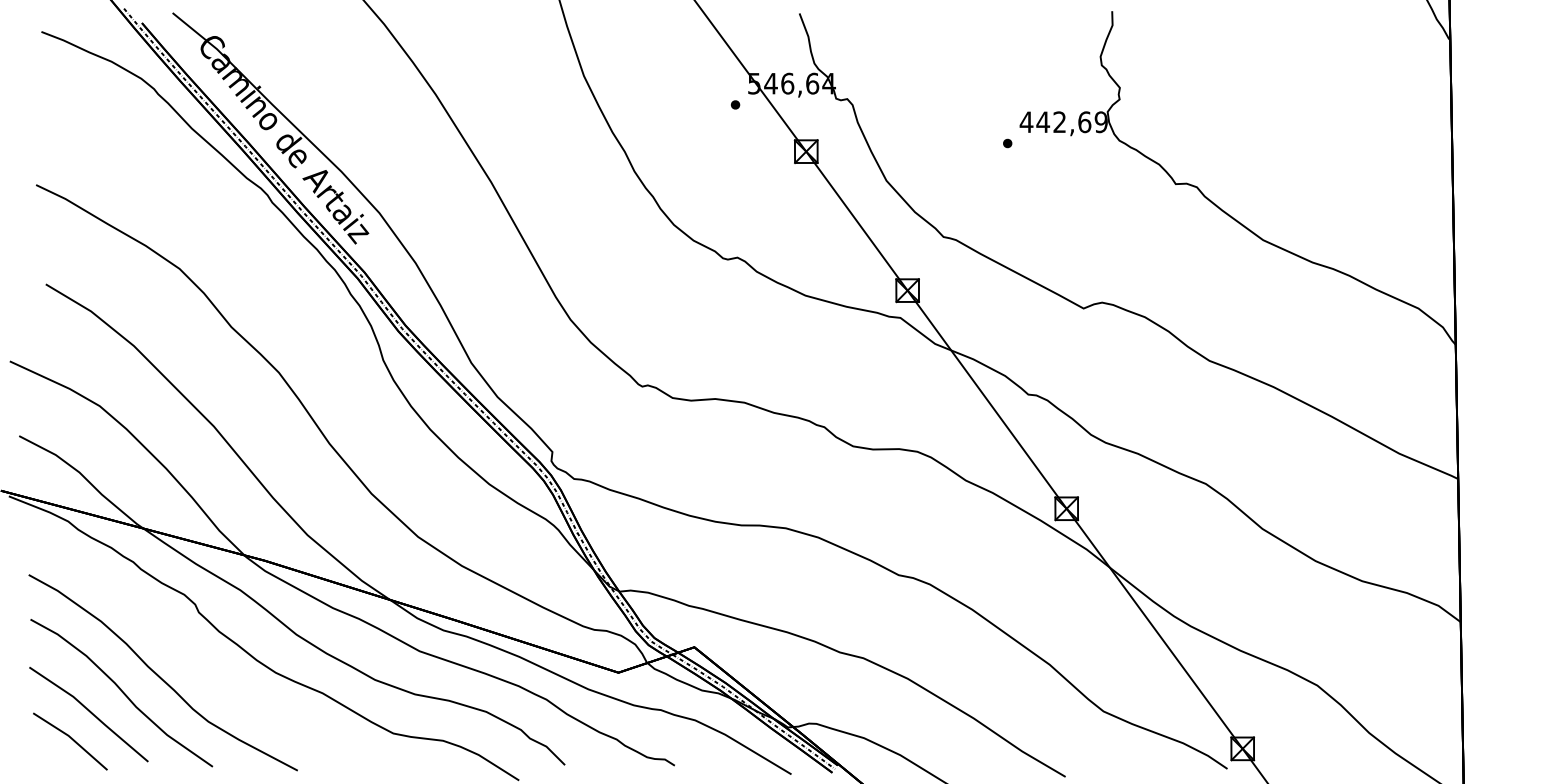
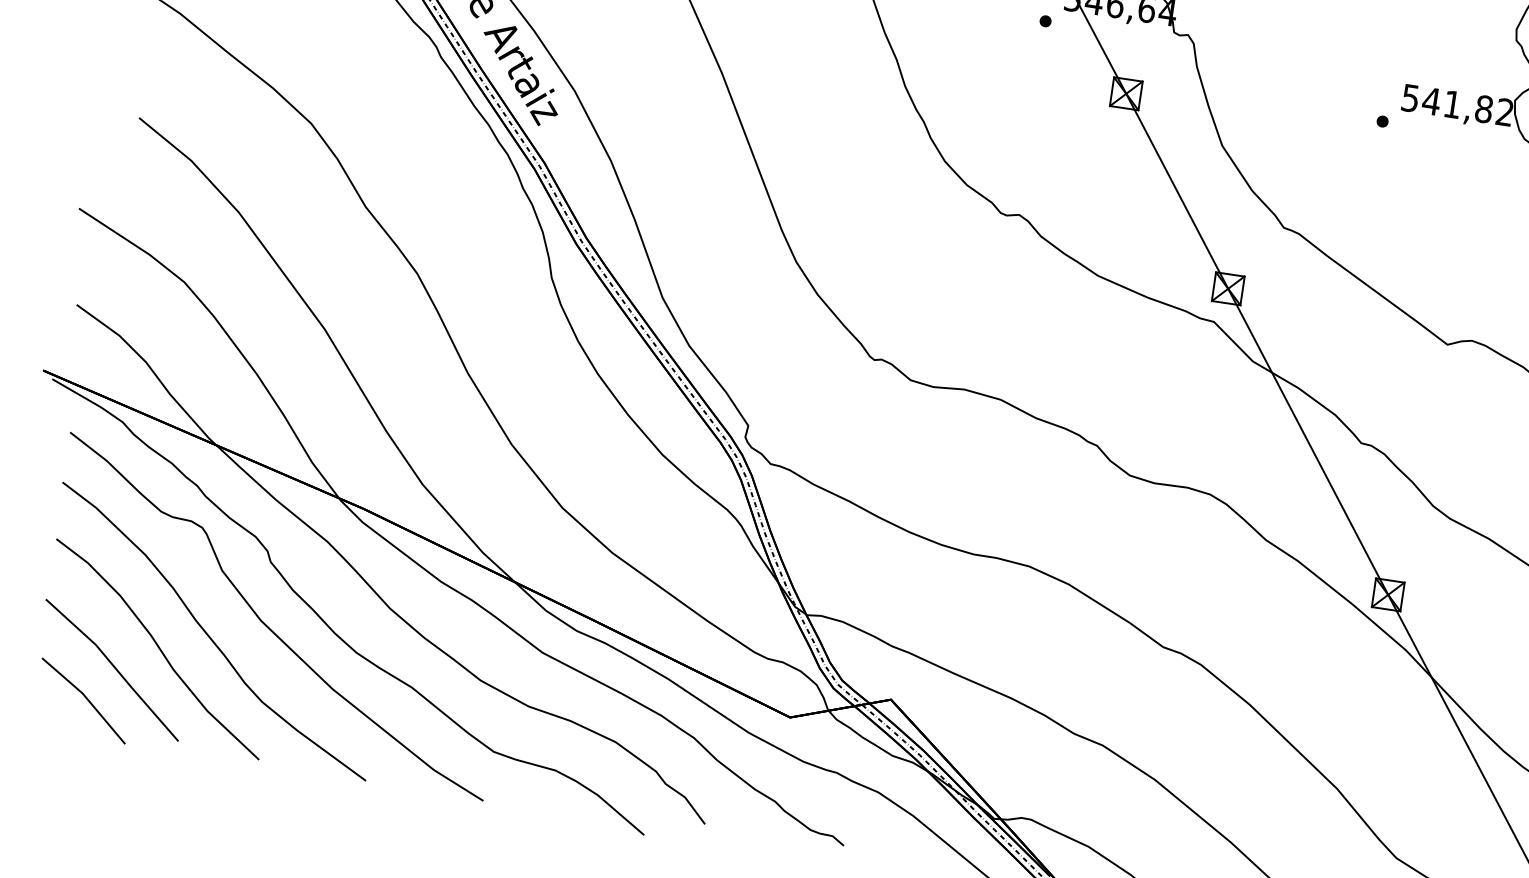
text: (1063, 122) -> (1457, 105), 442,69 -> 541,82
curve: (202, 660) -> (266, 623), added

